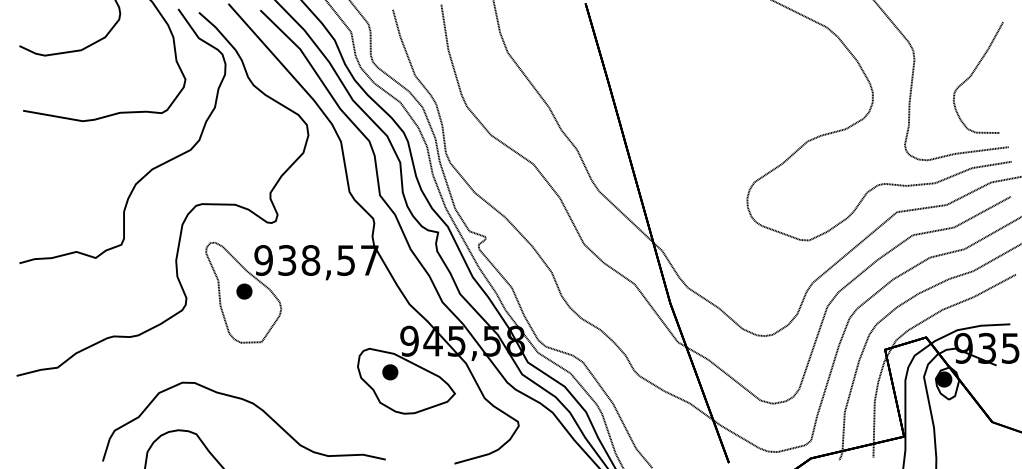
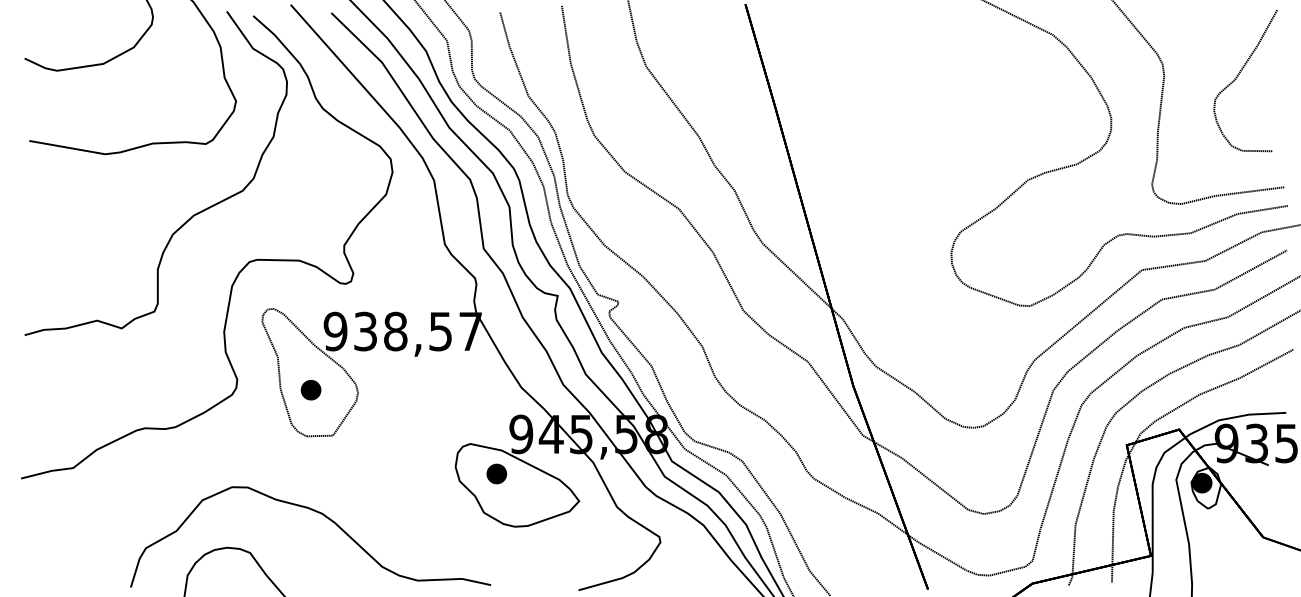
curve: (972, 75) -> (1237, 78), moved
part: (243, 291) -> (310, 390), moved

